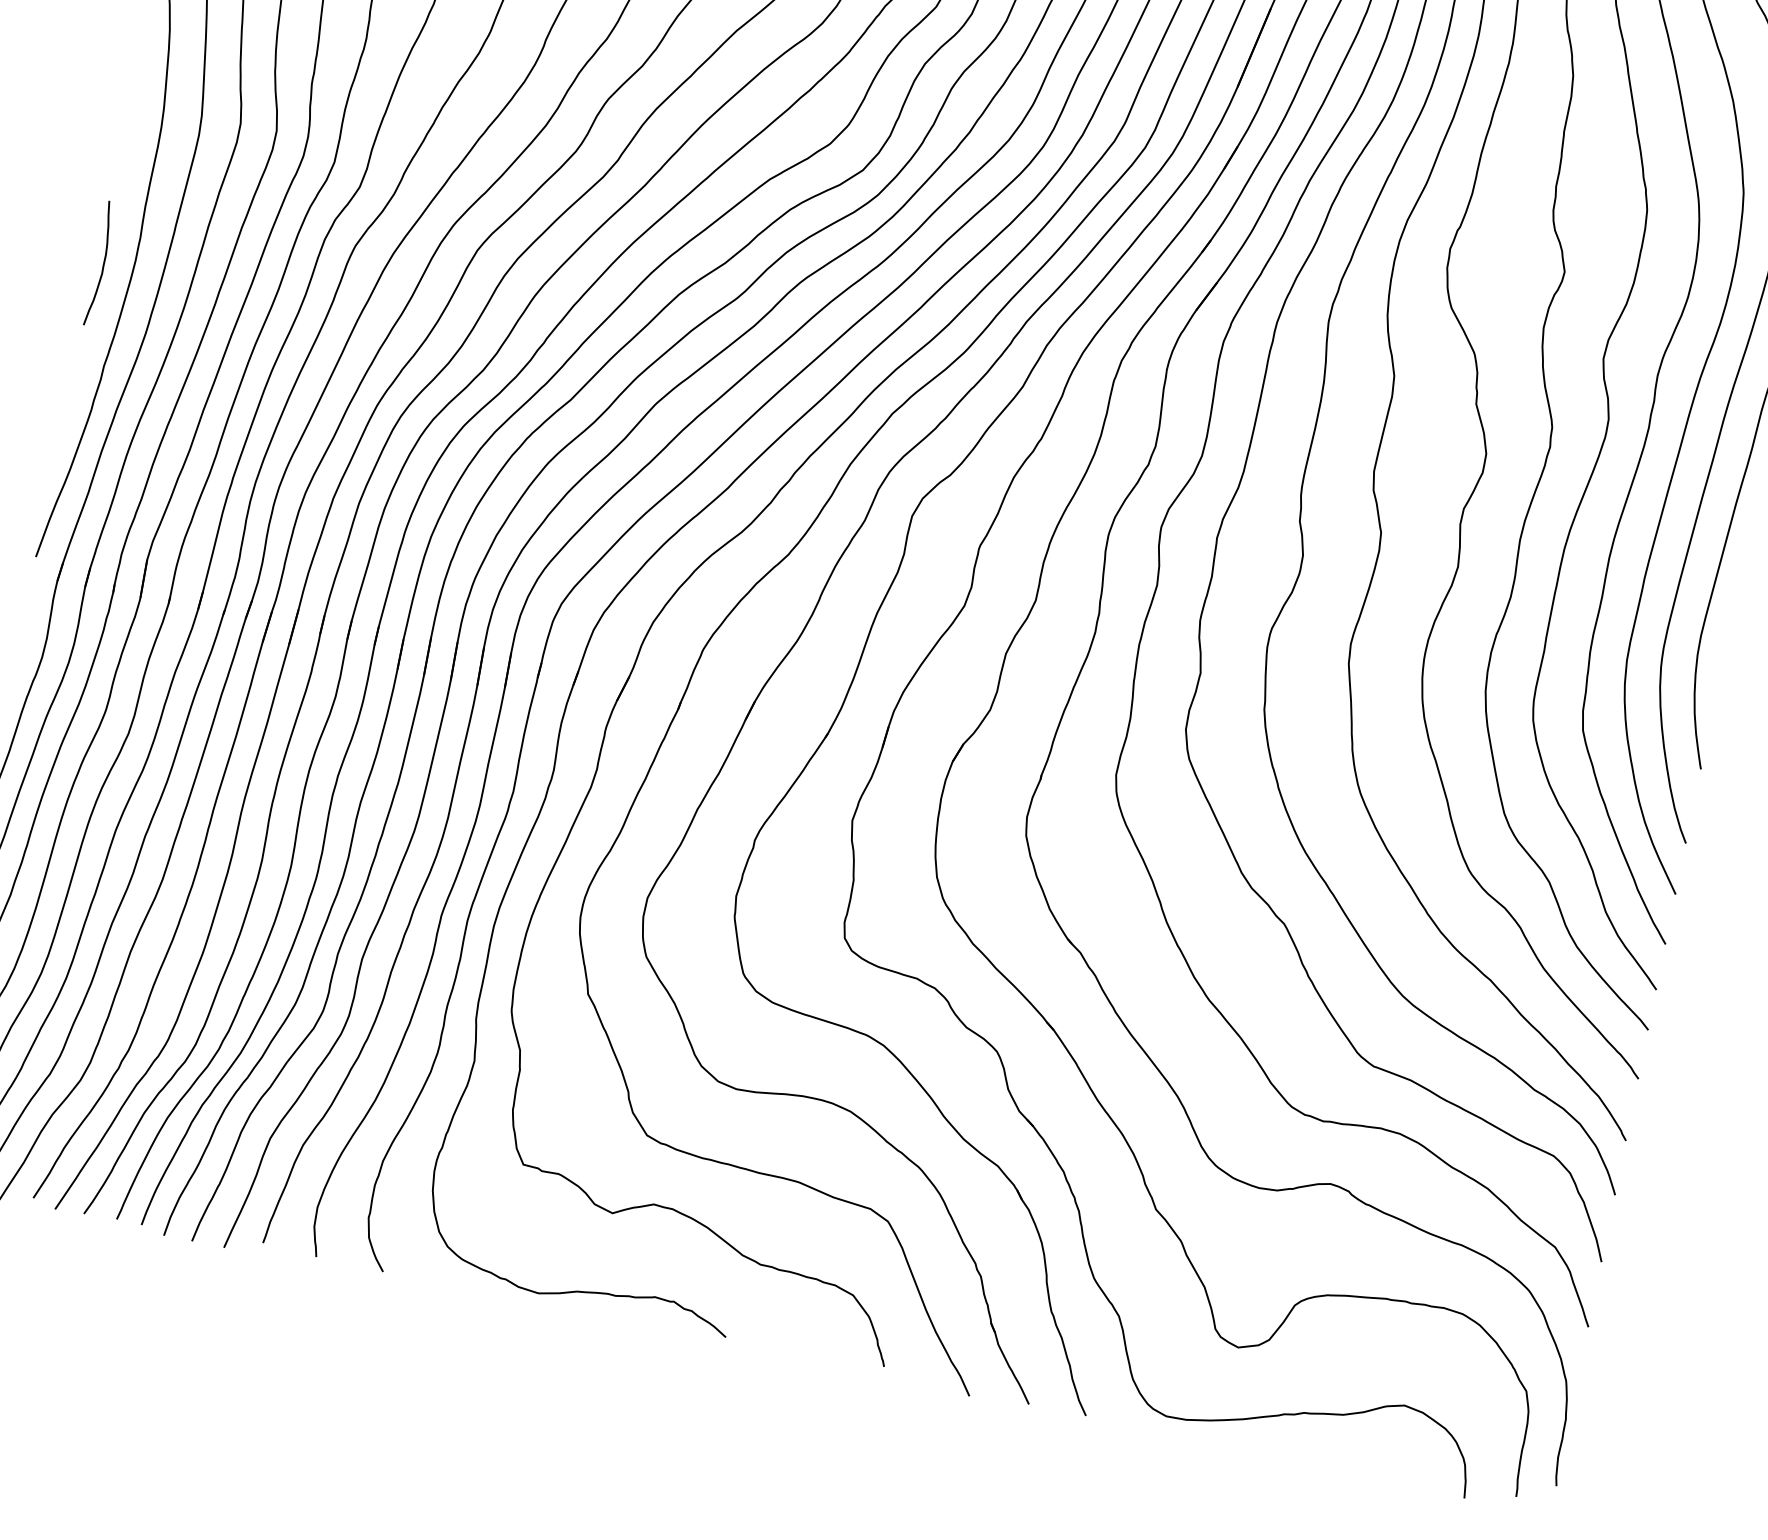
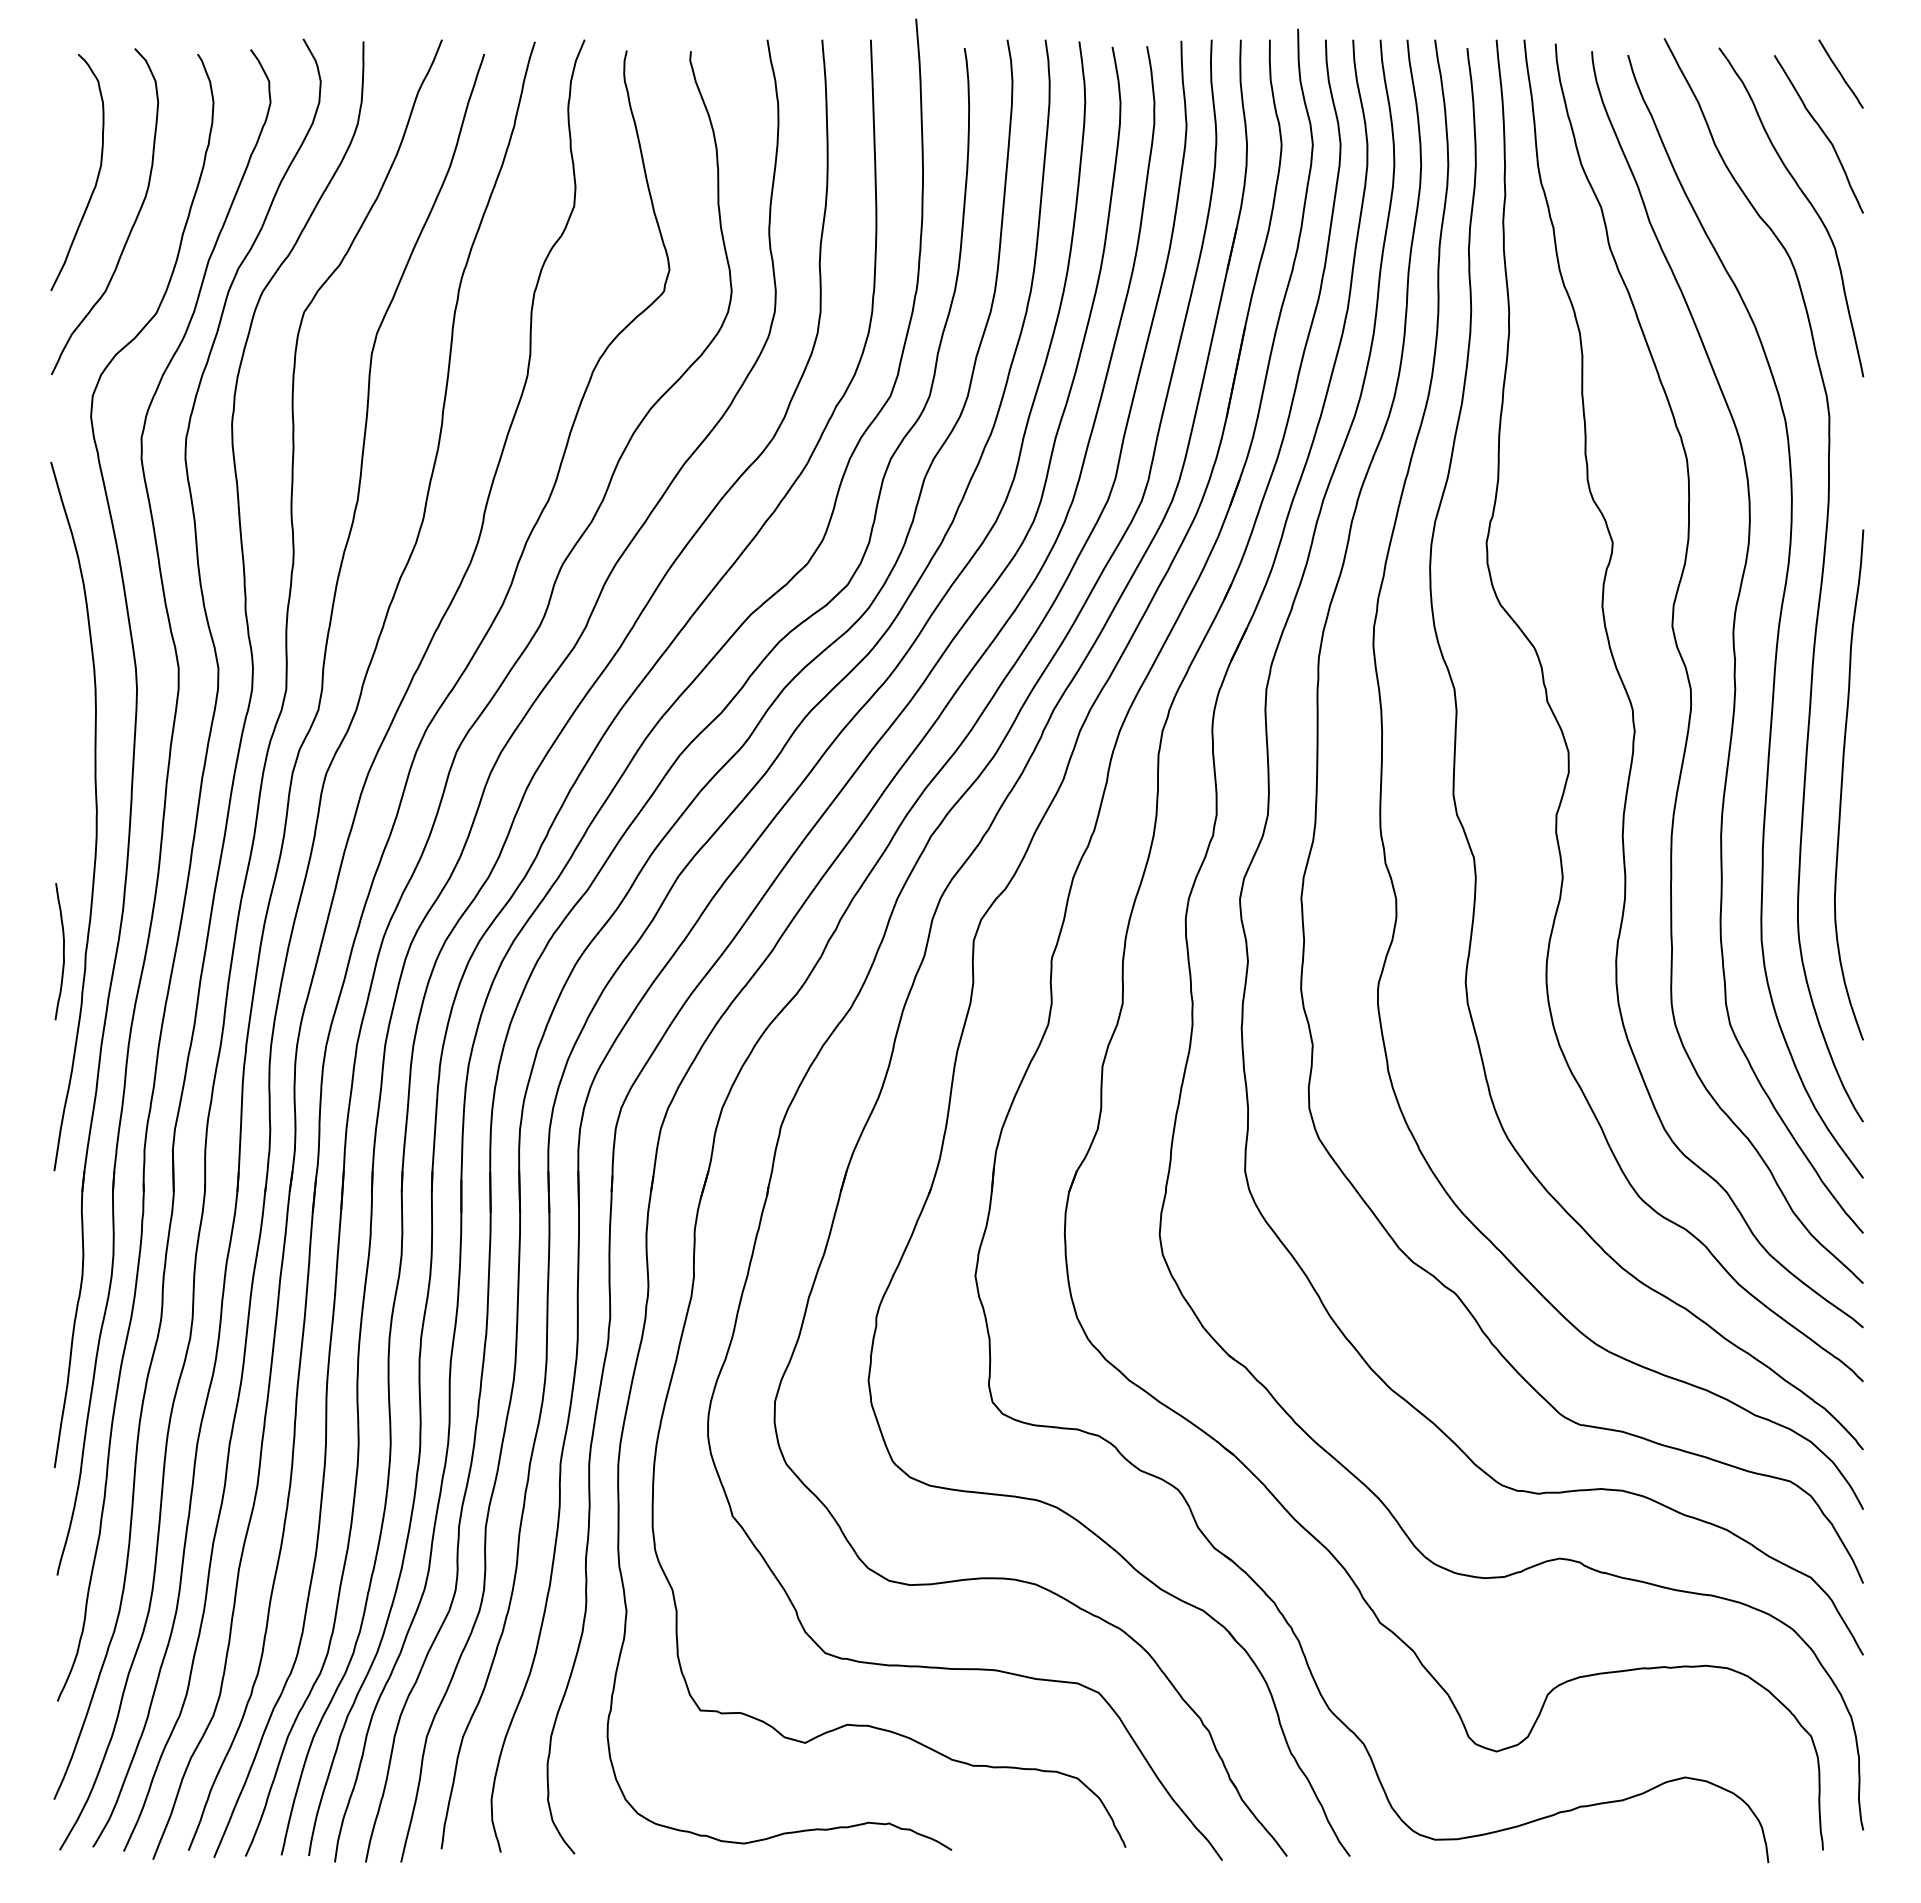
curve: (102, 265) -> (62, 953), moved

